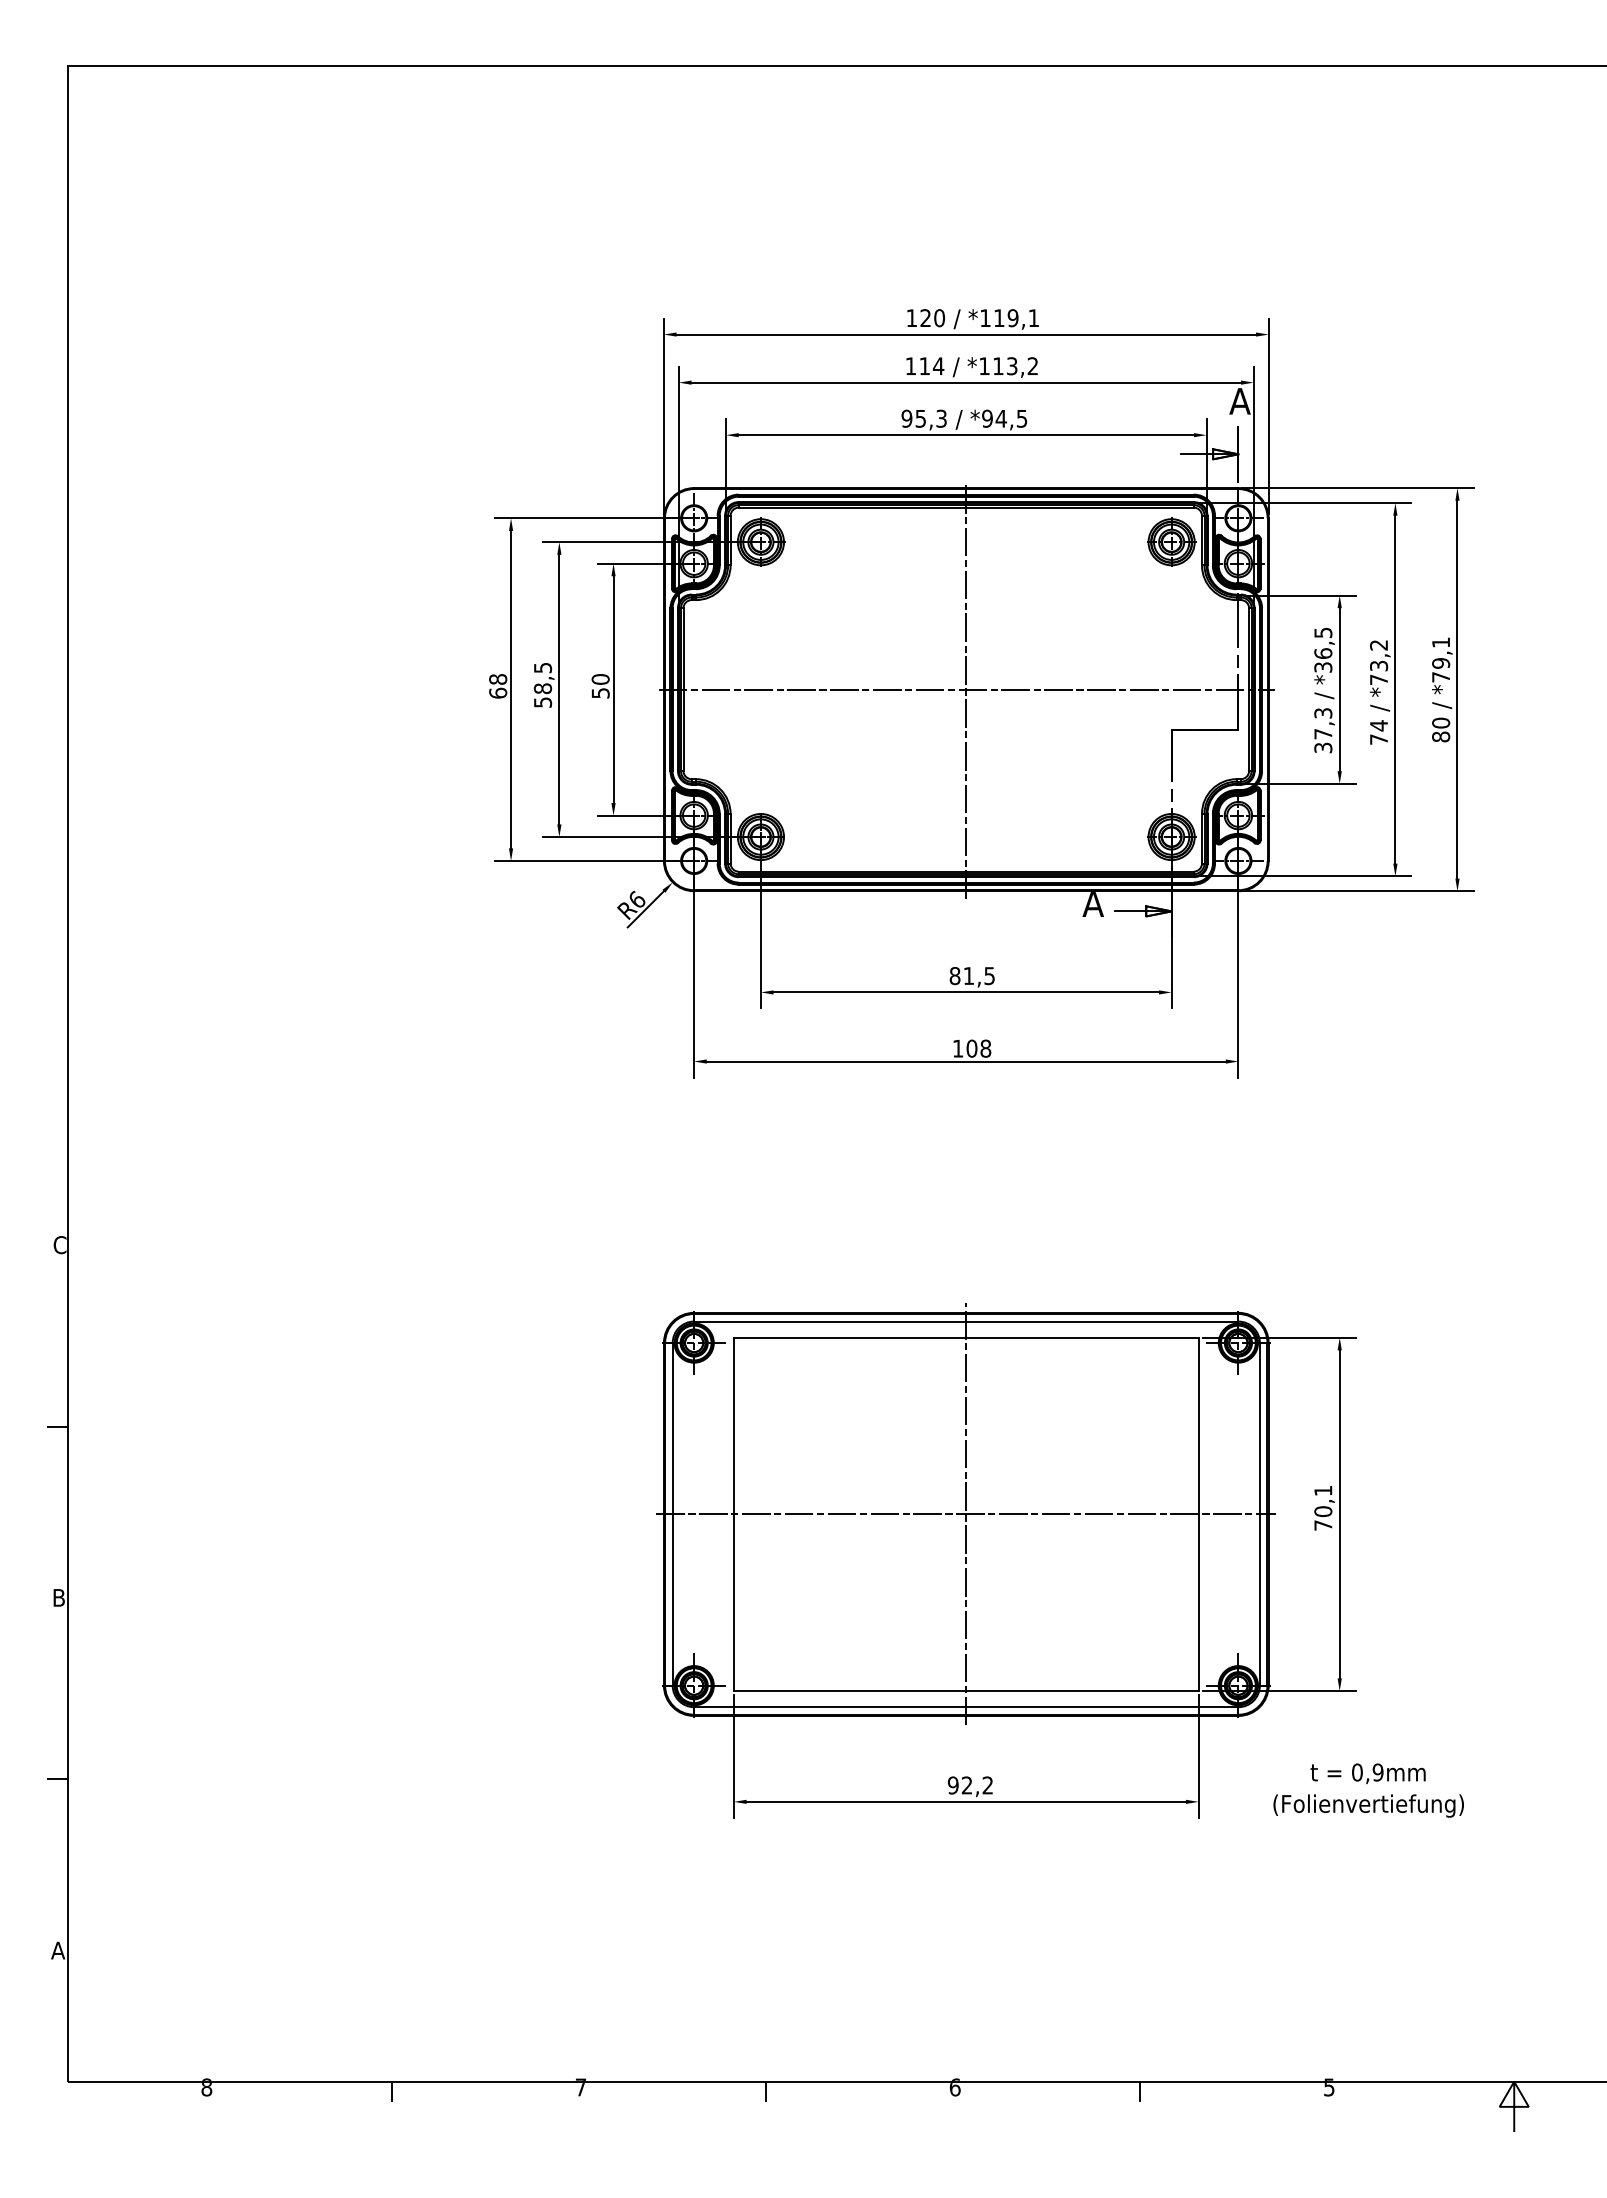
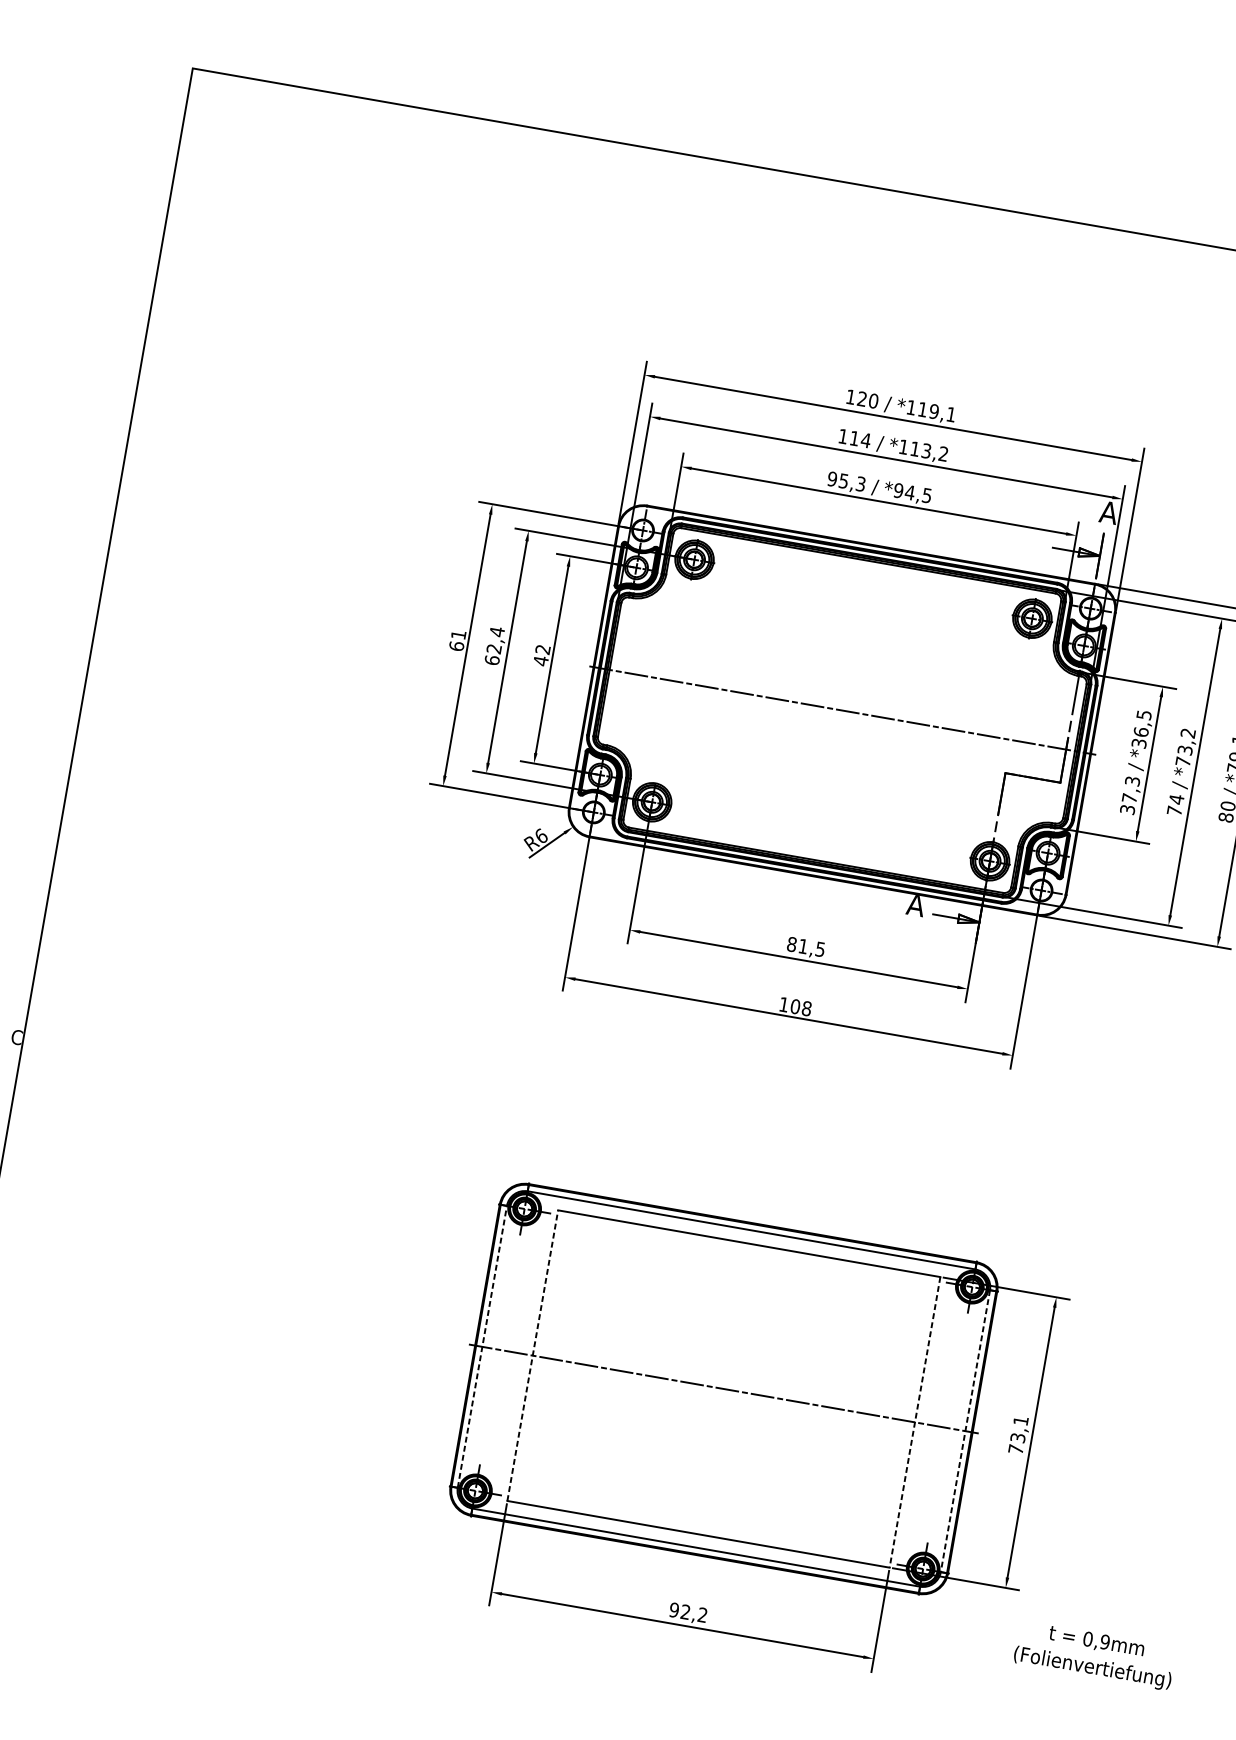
text: (498, 679) -> (458, 635), 68 -> 61
text: (542, 684) -> (494, 645), 58,5 -> 62,4
text: (600, 686) -> (541, 655), 50 -> 42
line: (966, 691) -> (842, 712), removed
text: (1323, 1511) -> (1018, 1437), 70,1 -> 73,1
line: (672, 1513) -> (482, 1346), solid -> dashed
line: (966, 1513) -> (724, 1388), removed
line: (733, 1514) -> (532, 1355), solid -> dashed
line: (1198, 1514) -> (914, 1422), solid -> dashed
line: (1259, 1514) -> (965, 1431), solid -> dashed
text: (1368, 1790) -> (1094, 1655), moved

